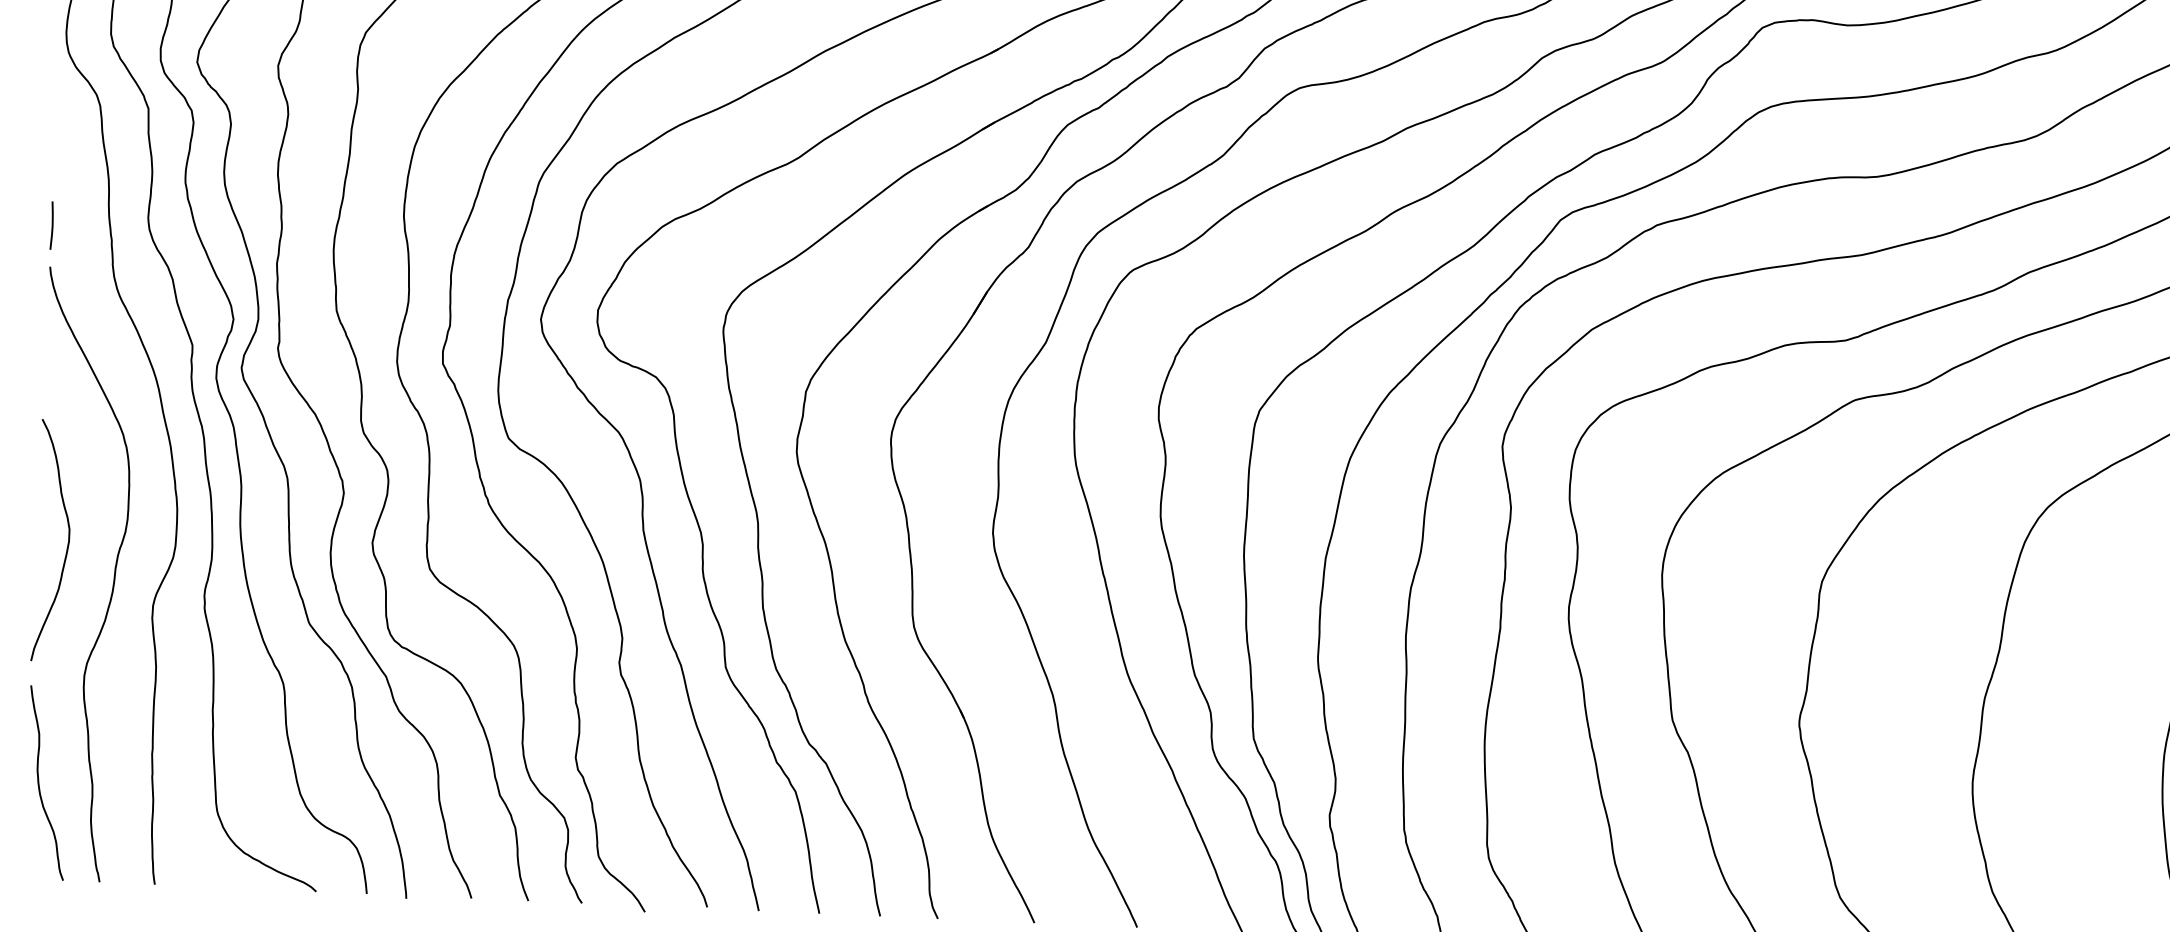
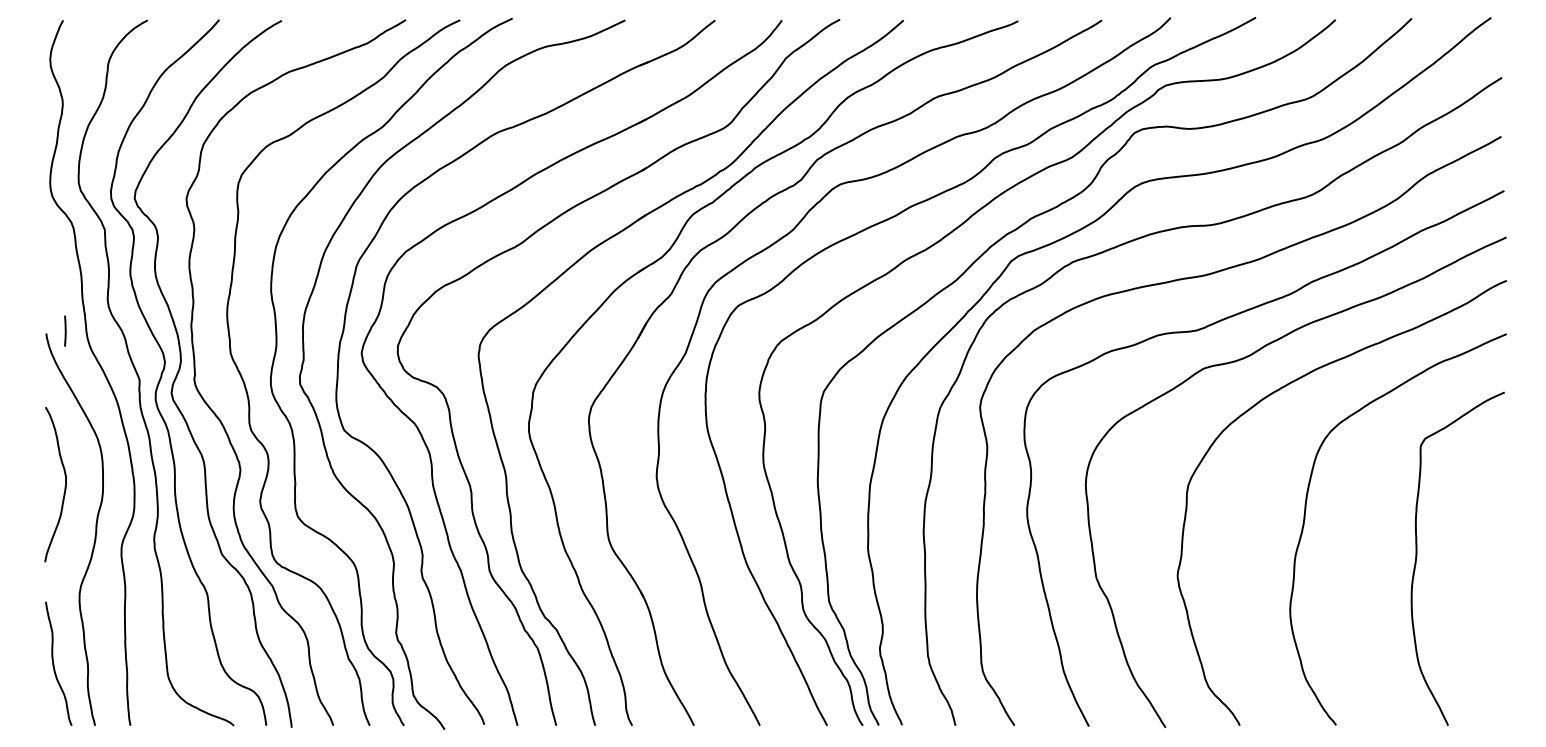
line: (52, 224) -> (65, 330), moved
curve: (66, 544) -> (64, 486), moved

